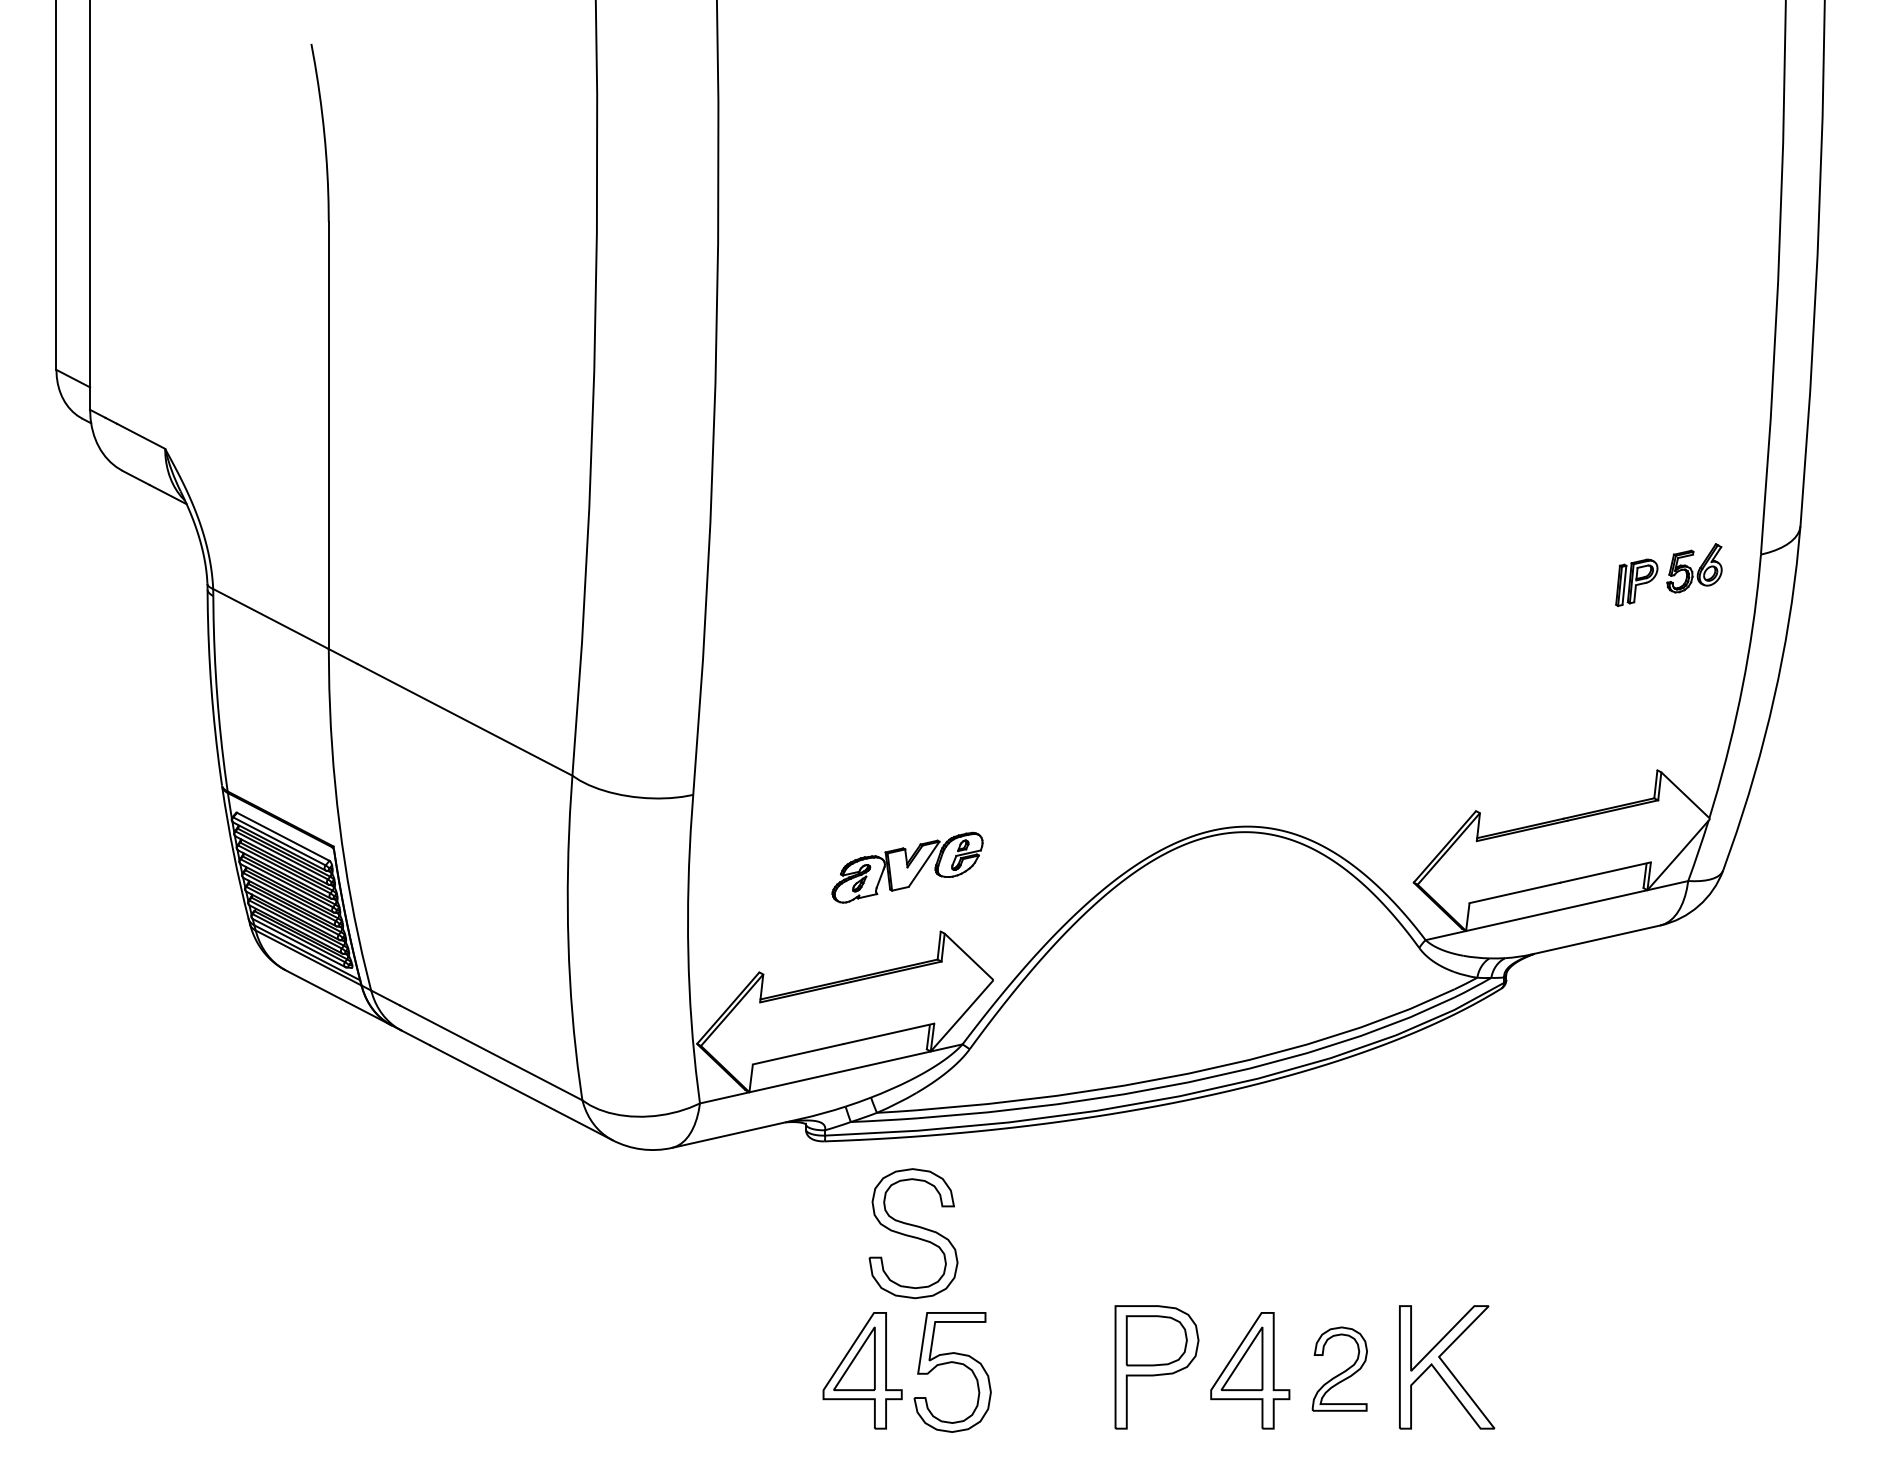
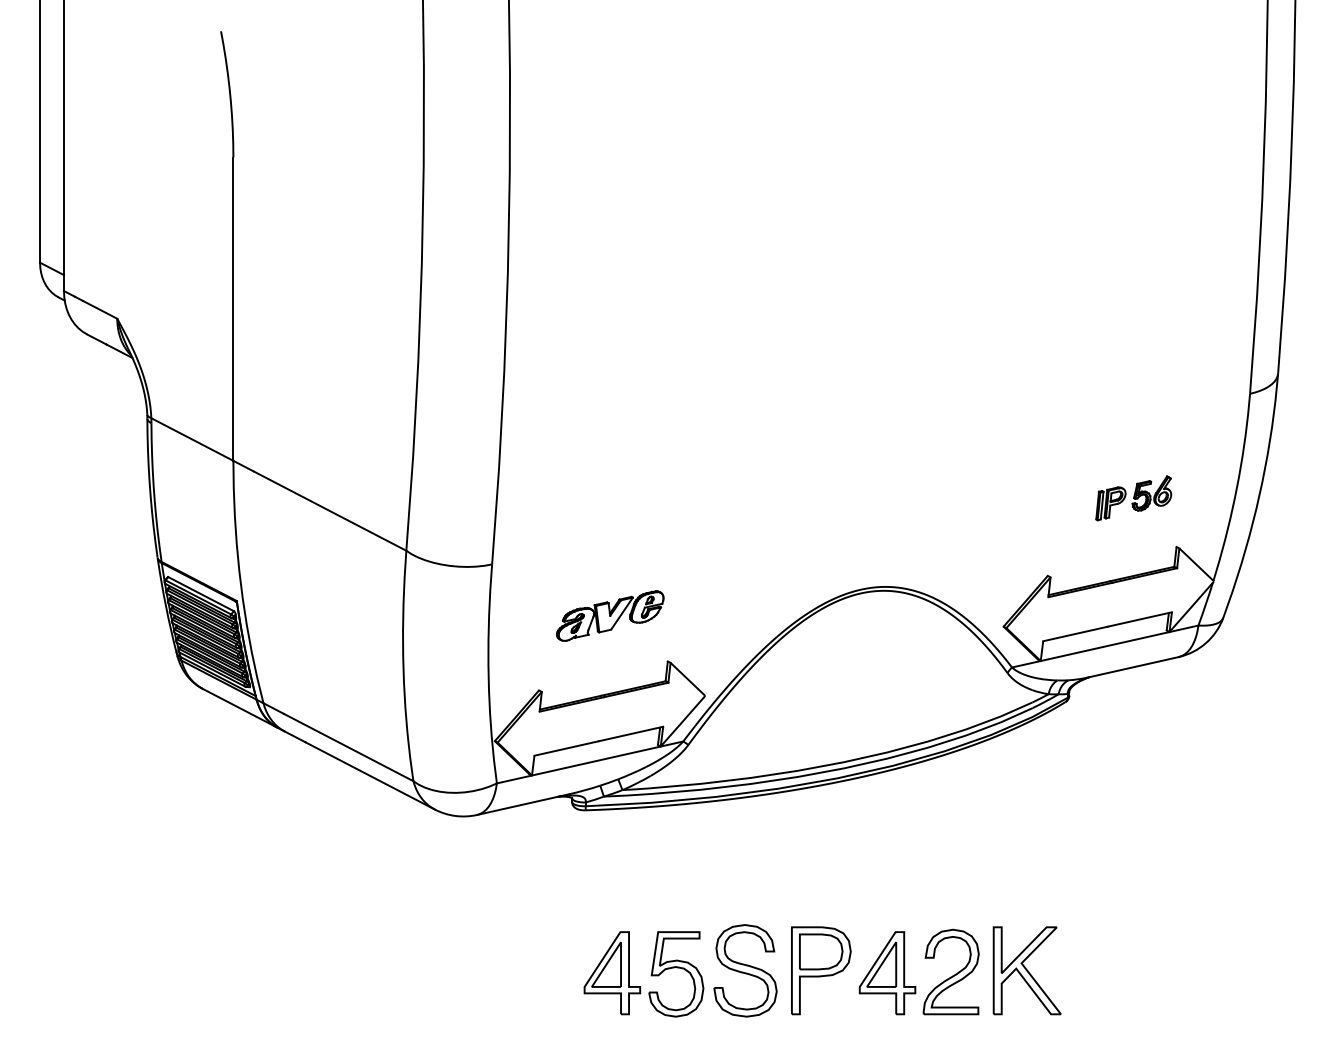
part: (1668, 575) -> (1133, 498), moved
part: (907, 866) -> (610, 615), moved
part: (913, 1233) -> (745, 970), moved
part: (1338, 1368) -> (950, 971), size x1.43

